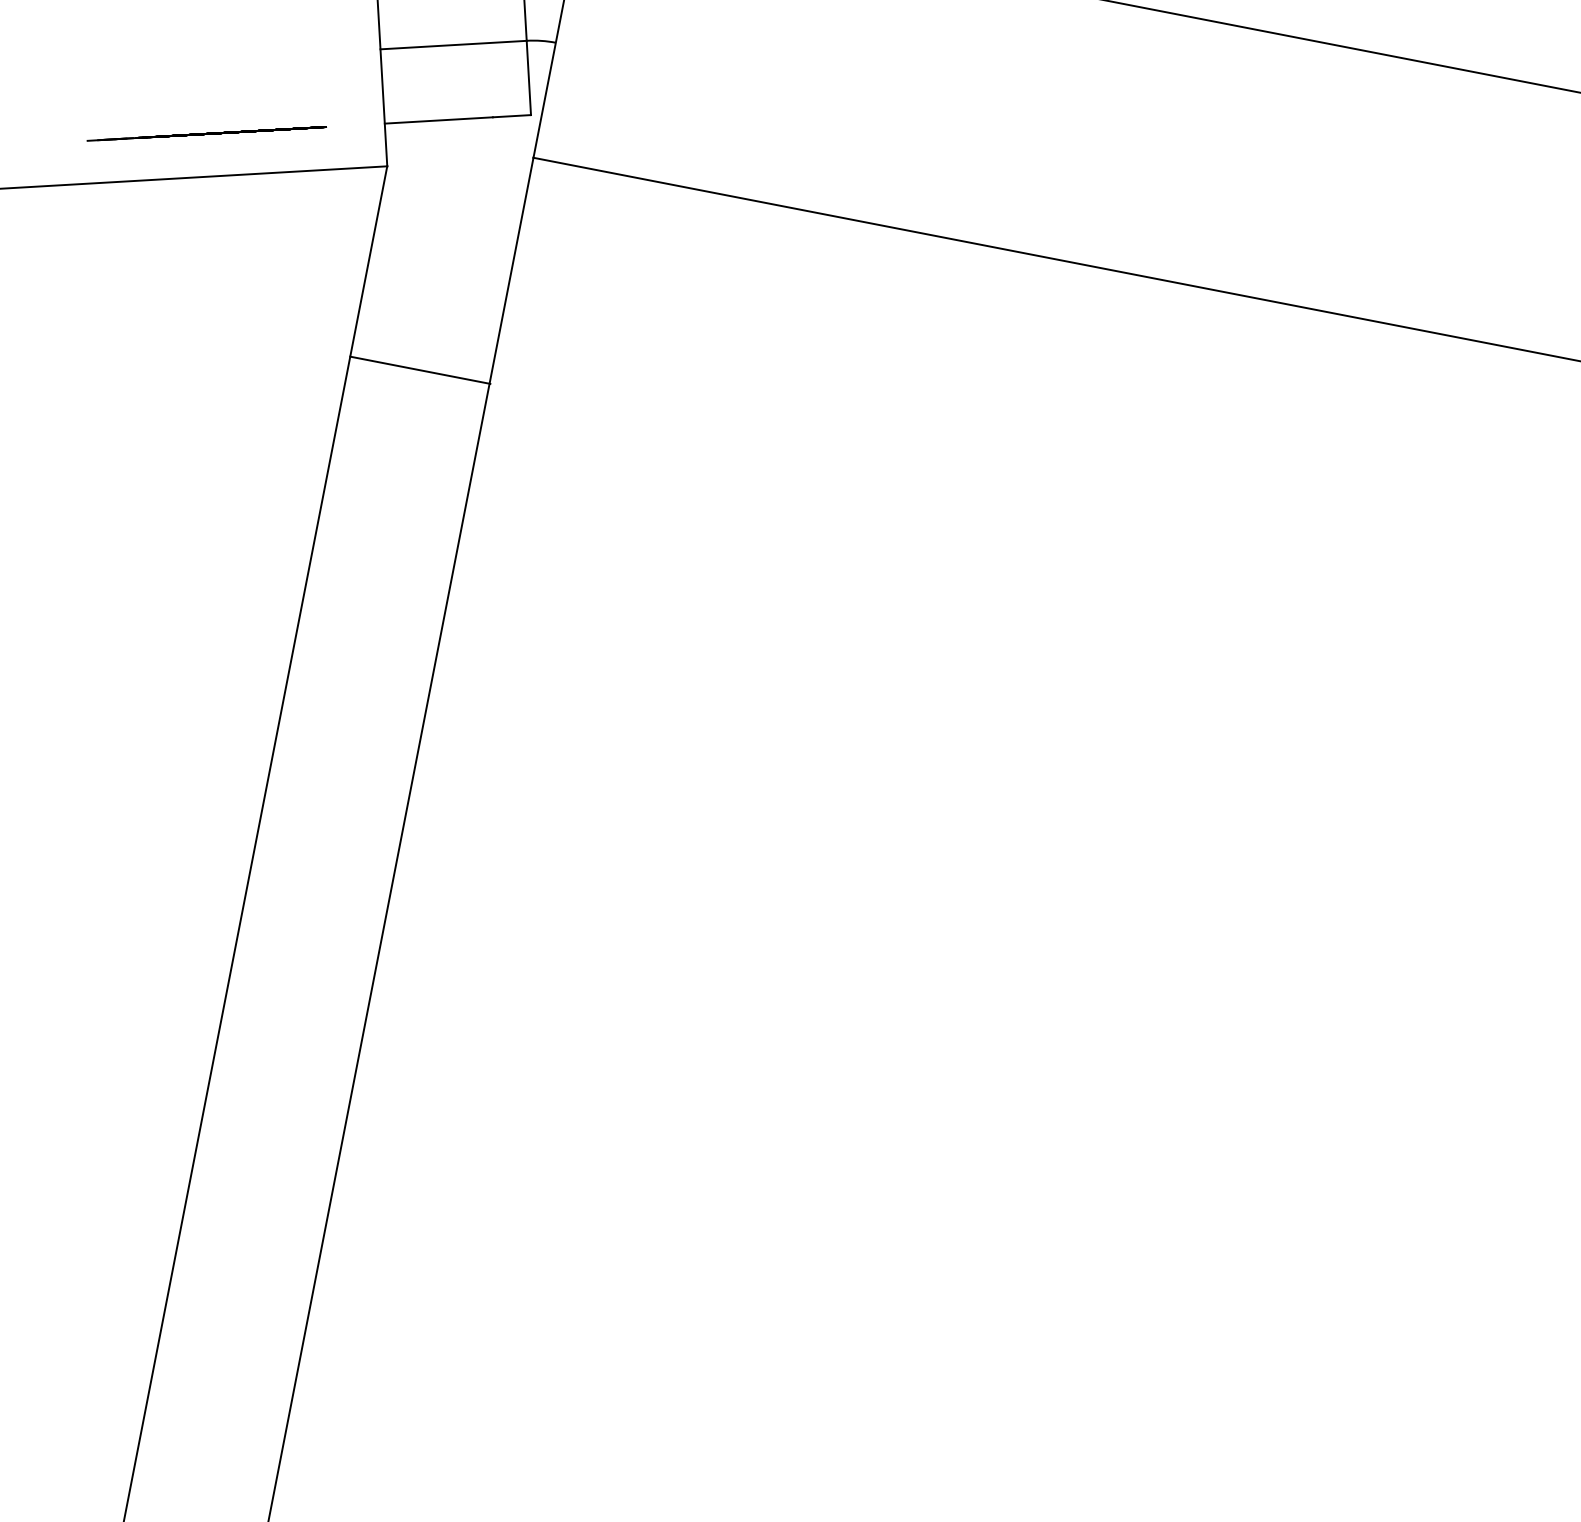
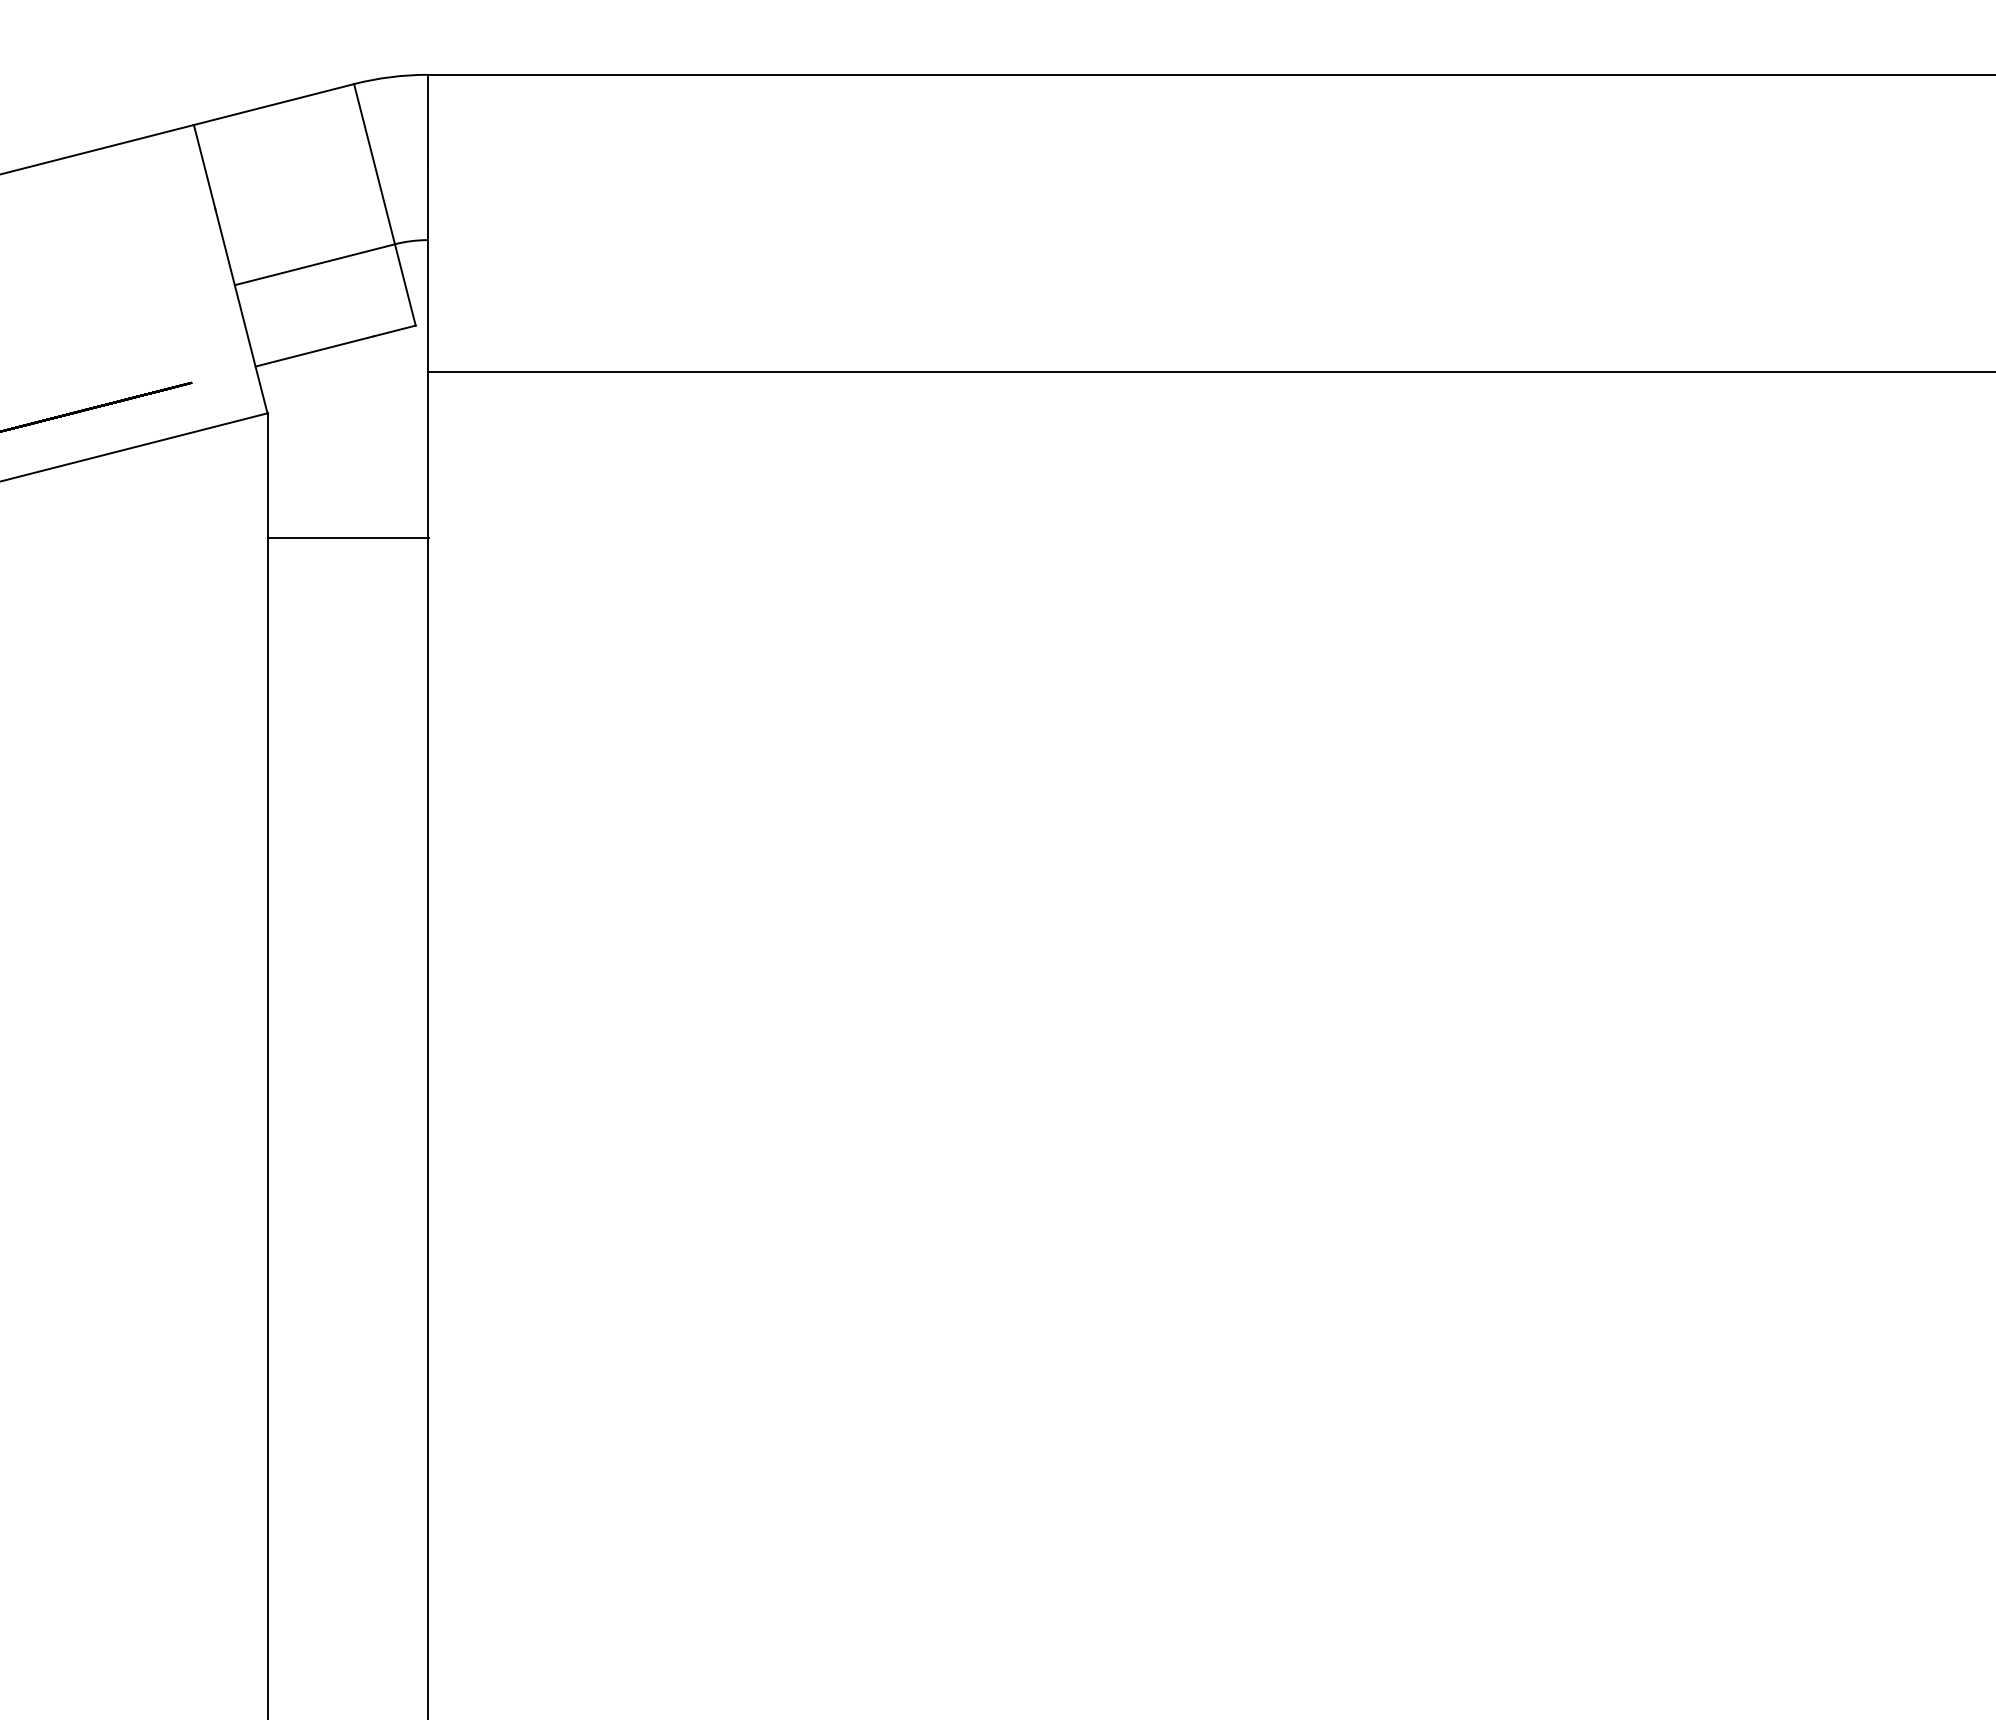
line: (419, 370) -> (347, 538), moved

